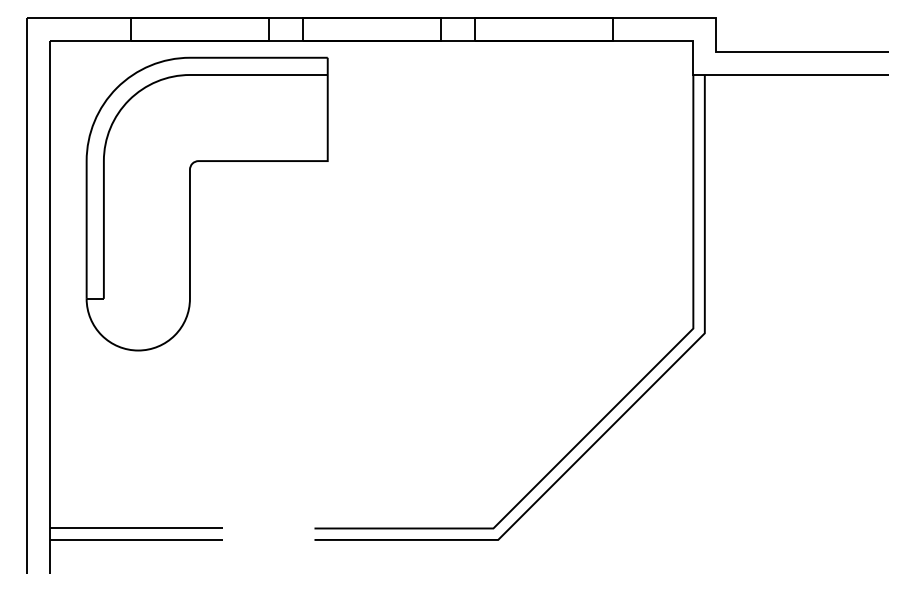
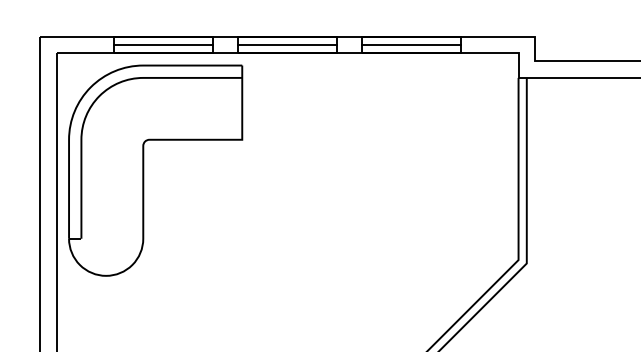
line: (199, 29) -> (163, 45), added
line: (371, 29) -> (287, 45), added
line: (543, 29) -> (410, 45), added
part: (190, 203) -> (143, 170), moved

